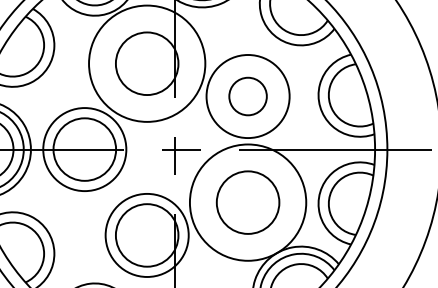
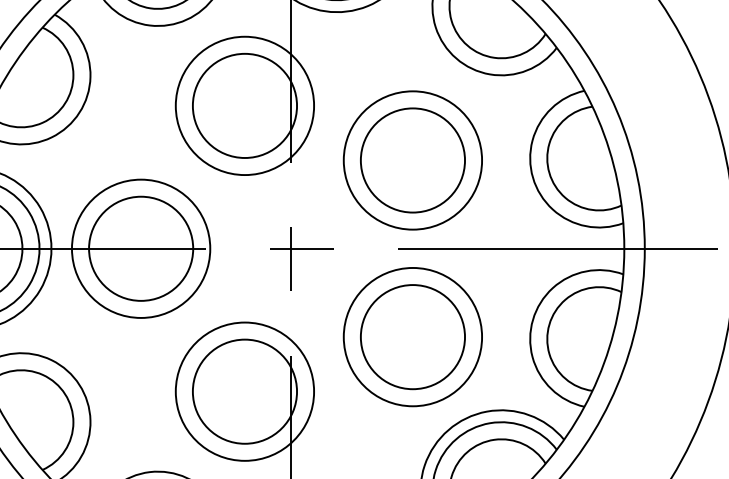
circle: (146, 63) -> (243, 105), size x0.71
circle: (247, 96) -> (411, 160), size x1.67
circle: (247, 202) -> (411, 336), size x0.71

